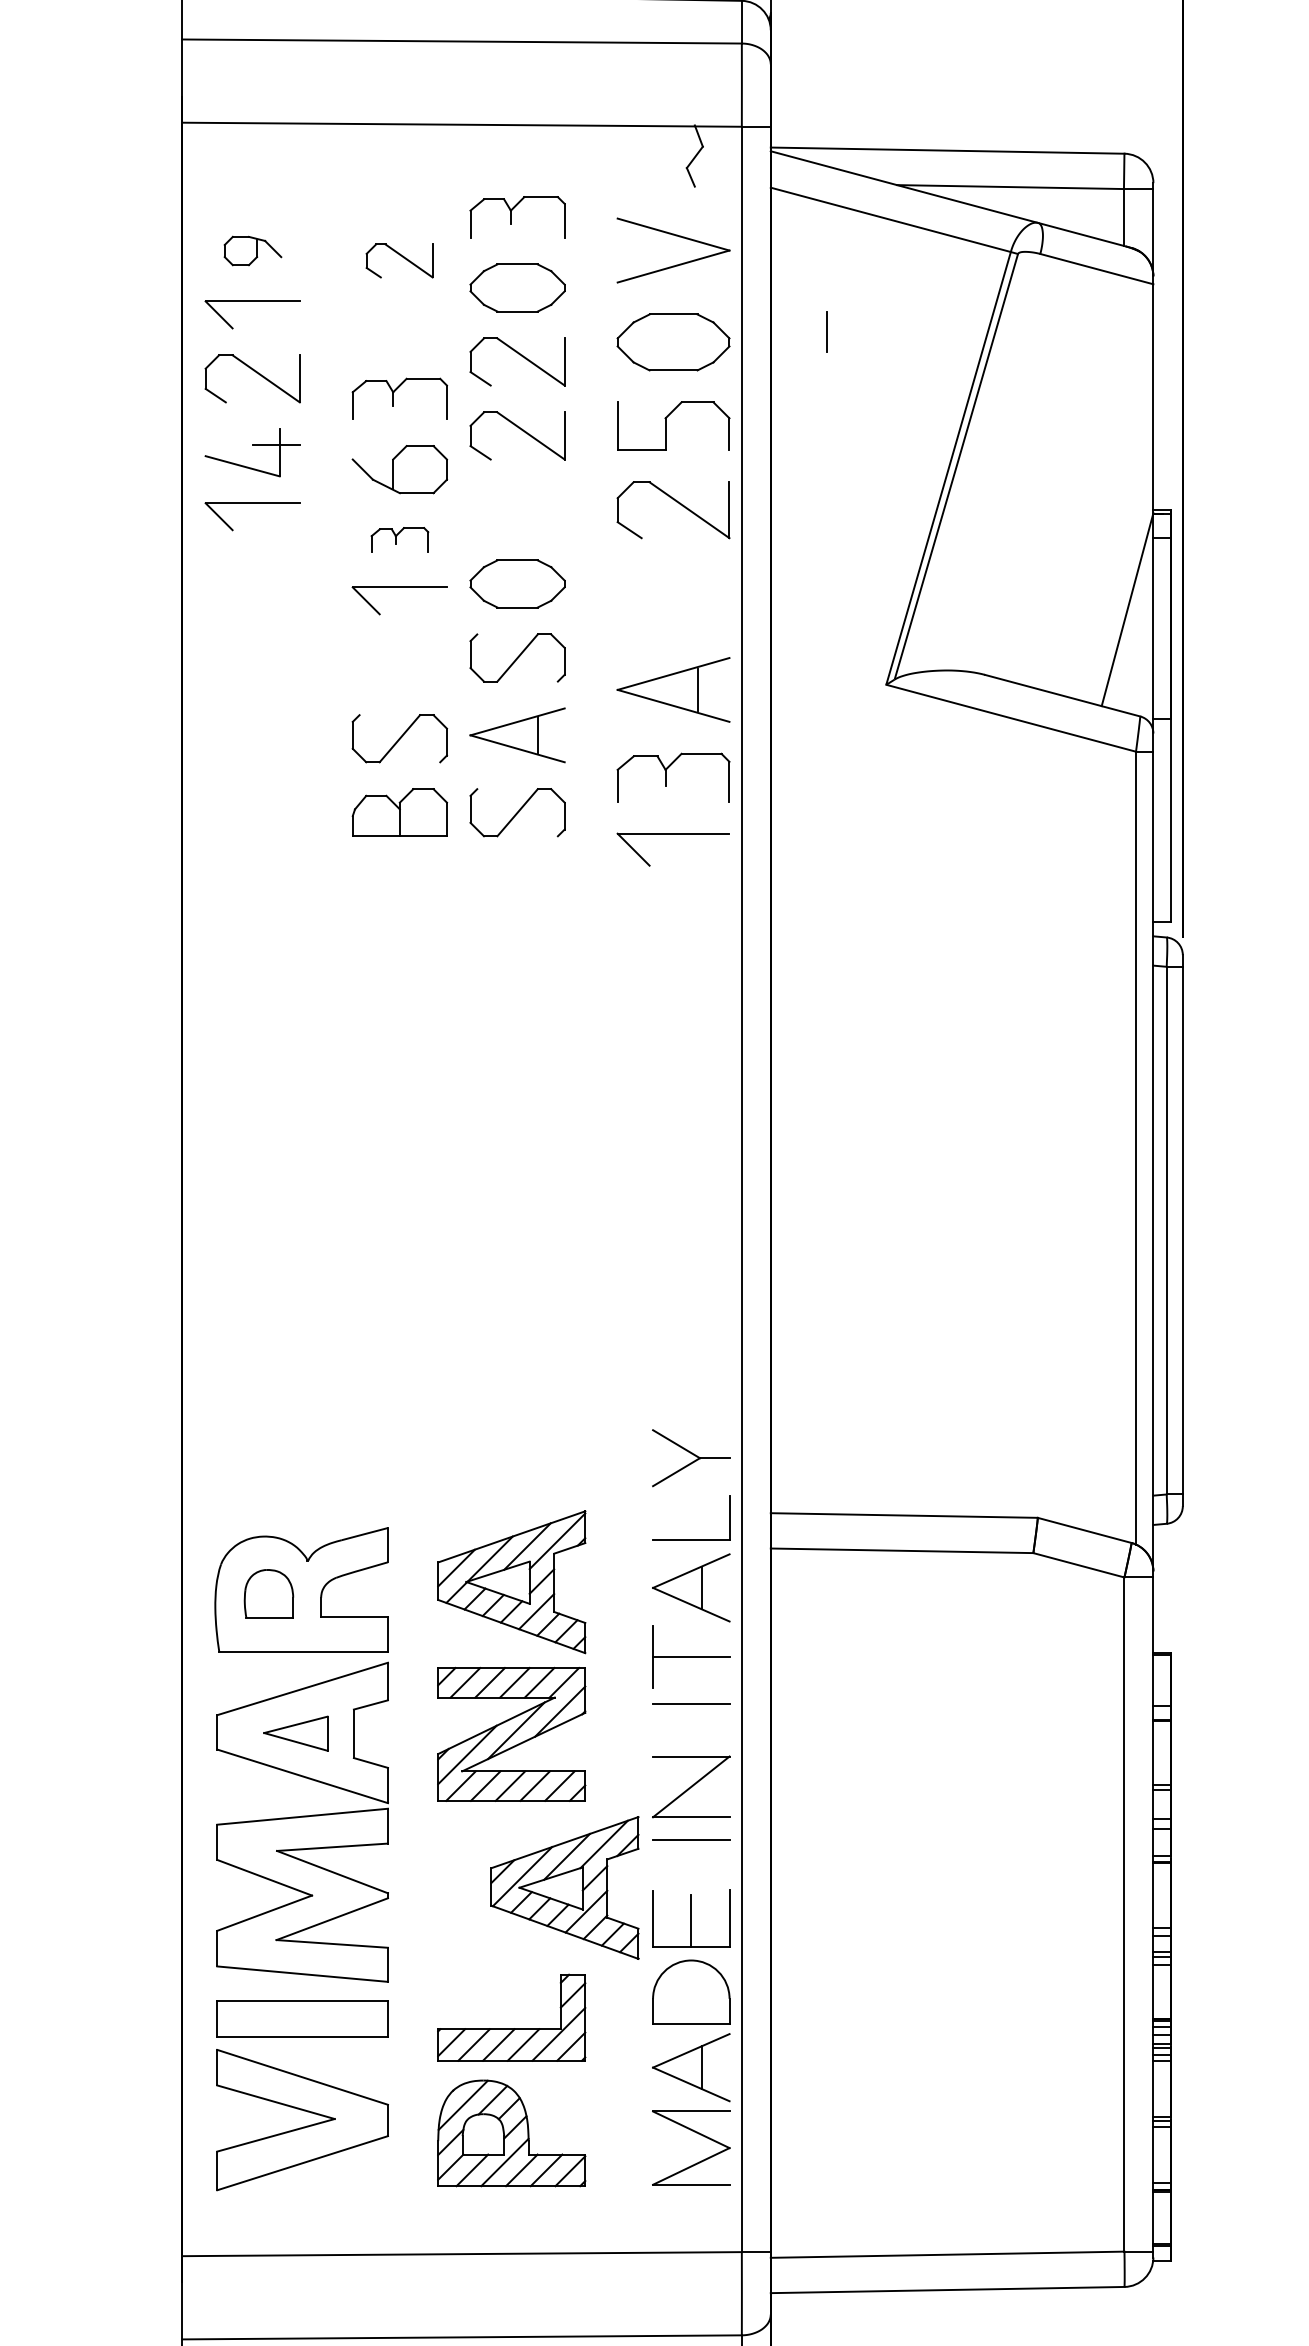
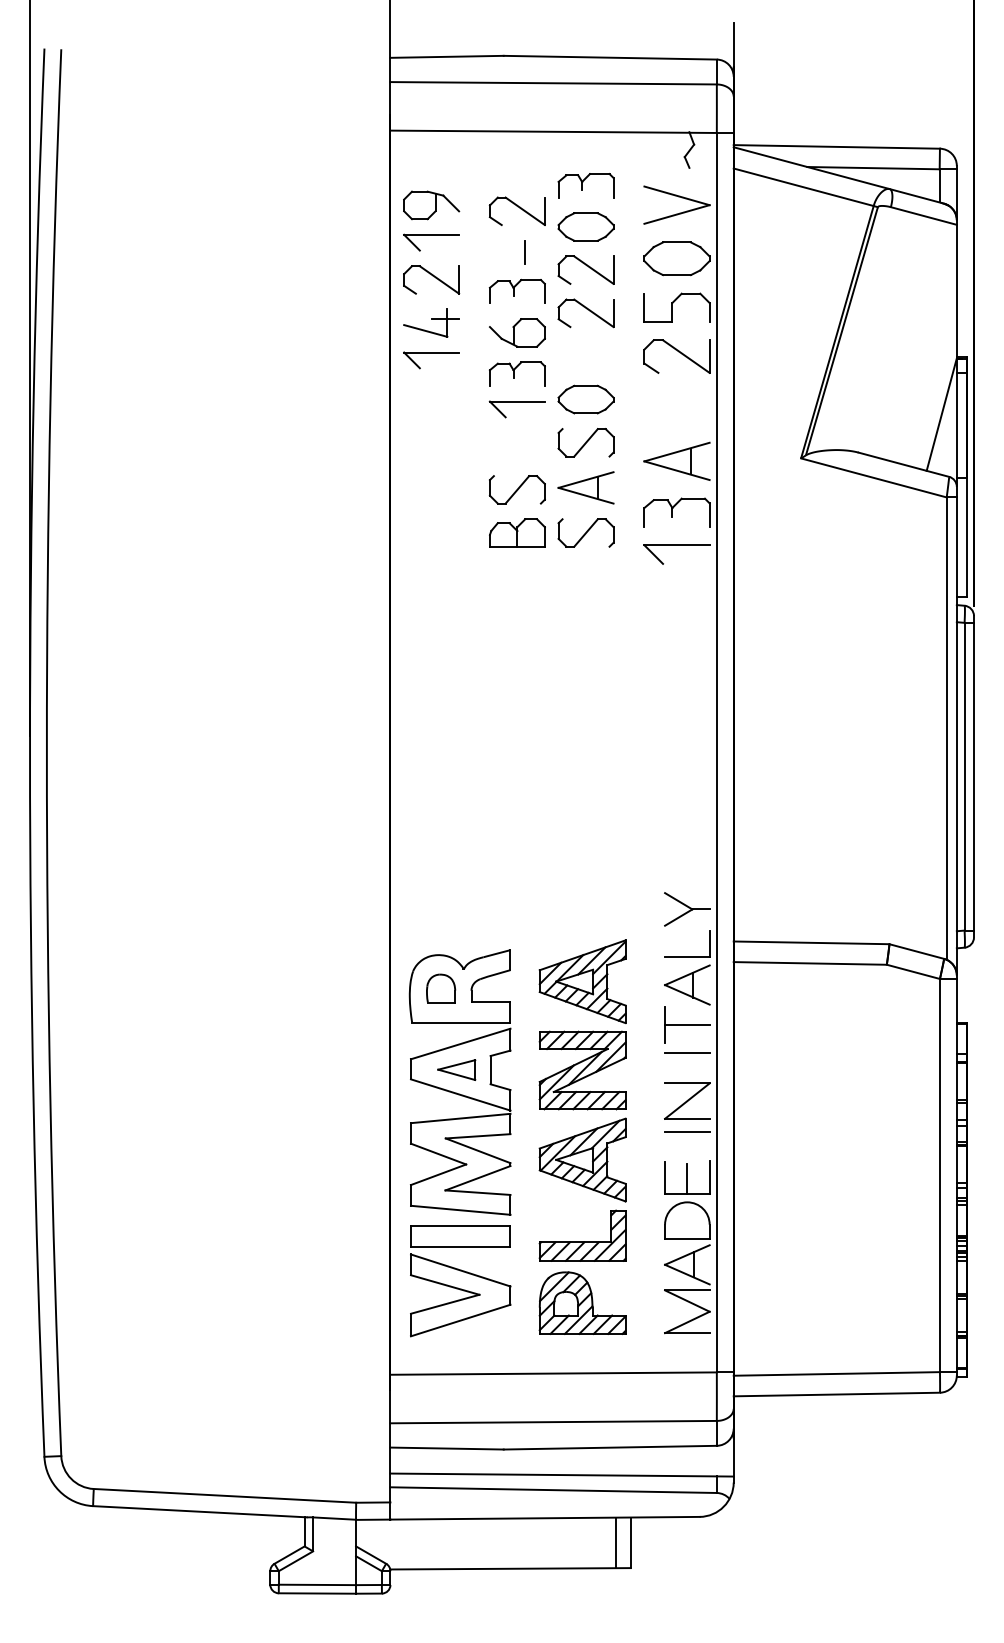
part: (252, 251) -> (431, 205), size x1.67
part: (398, 259) -> (516, 210), size x1.43
line: (825, 331) -> (524, 252), moved
part: (400, 539) -> (517, 373), size x1.67
part: (564, 1887) -> (582, 1159), moved

